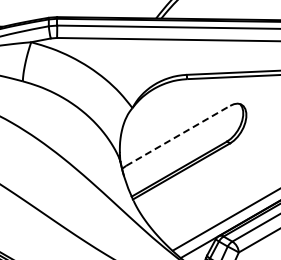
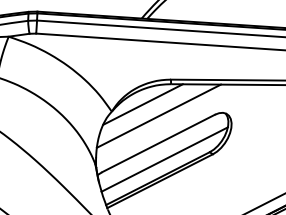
line: (161, 99) -> (142, 104), added
line: (177, 109) -> (159, 115), added
line: (178, 135) -> (158, 143), dashed -> solid
line: (184, 150) -> (164, 159), added

